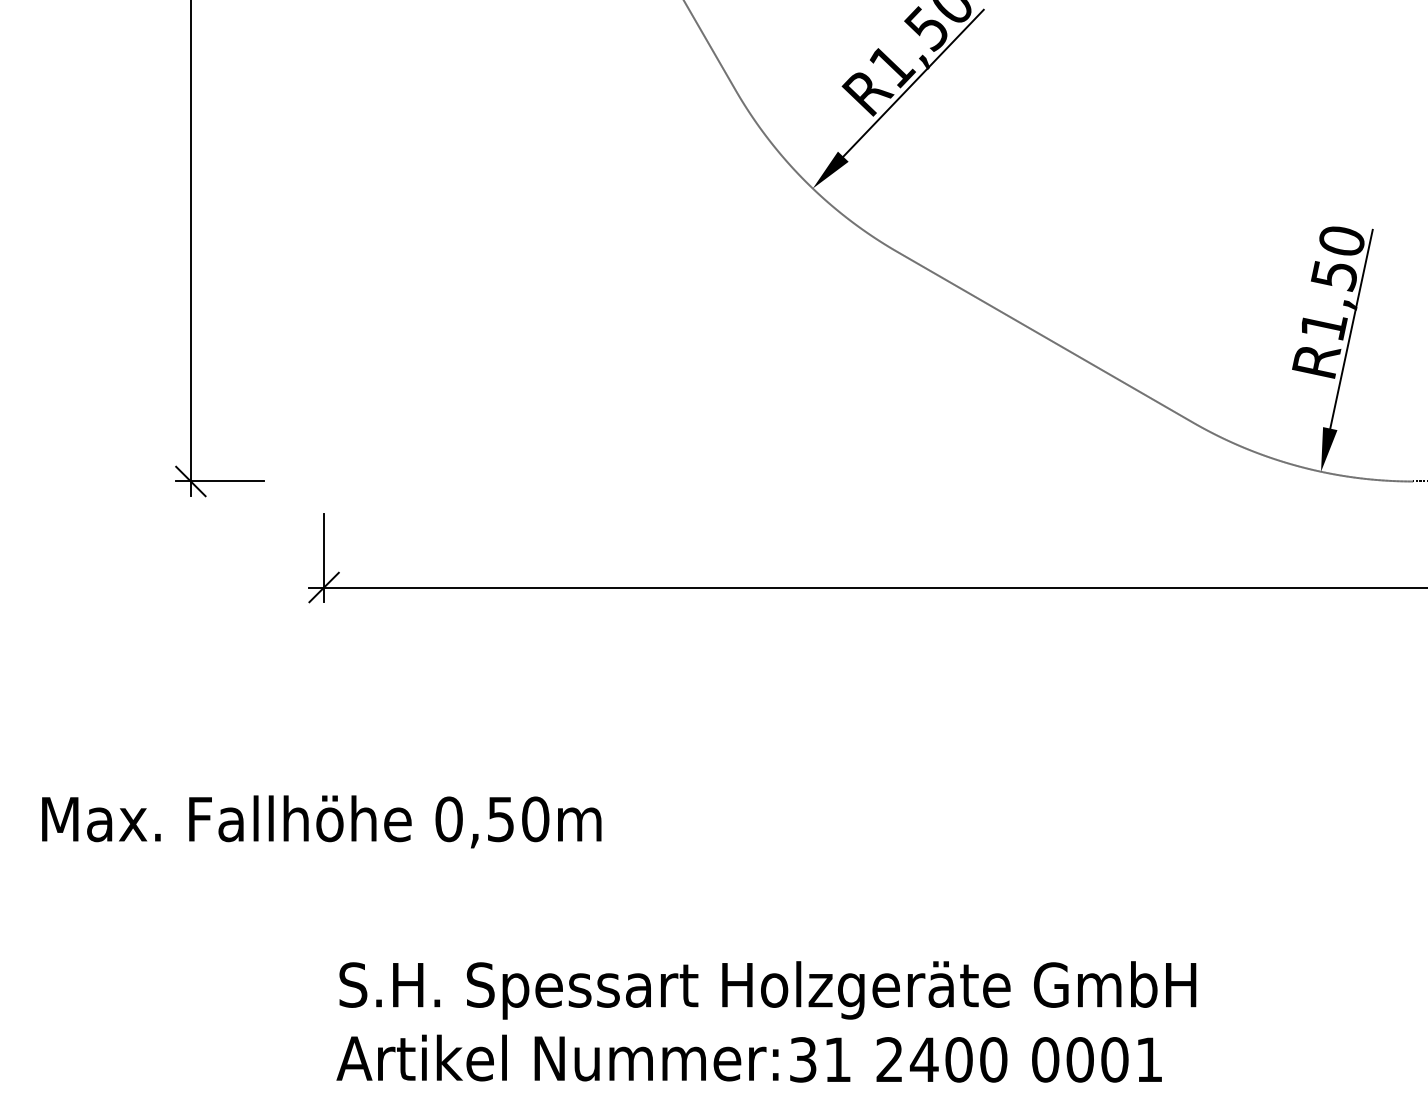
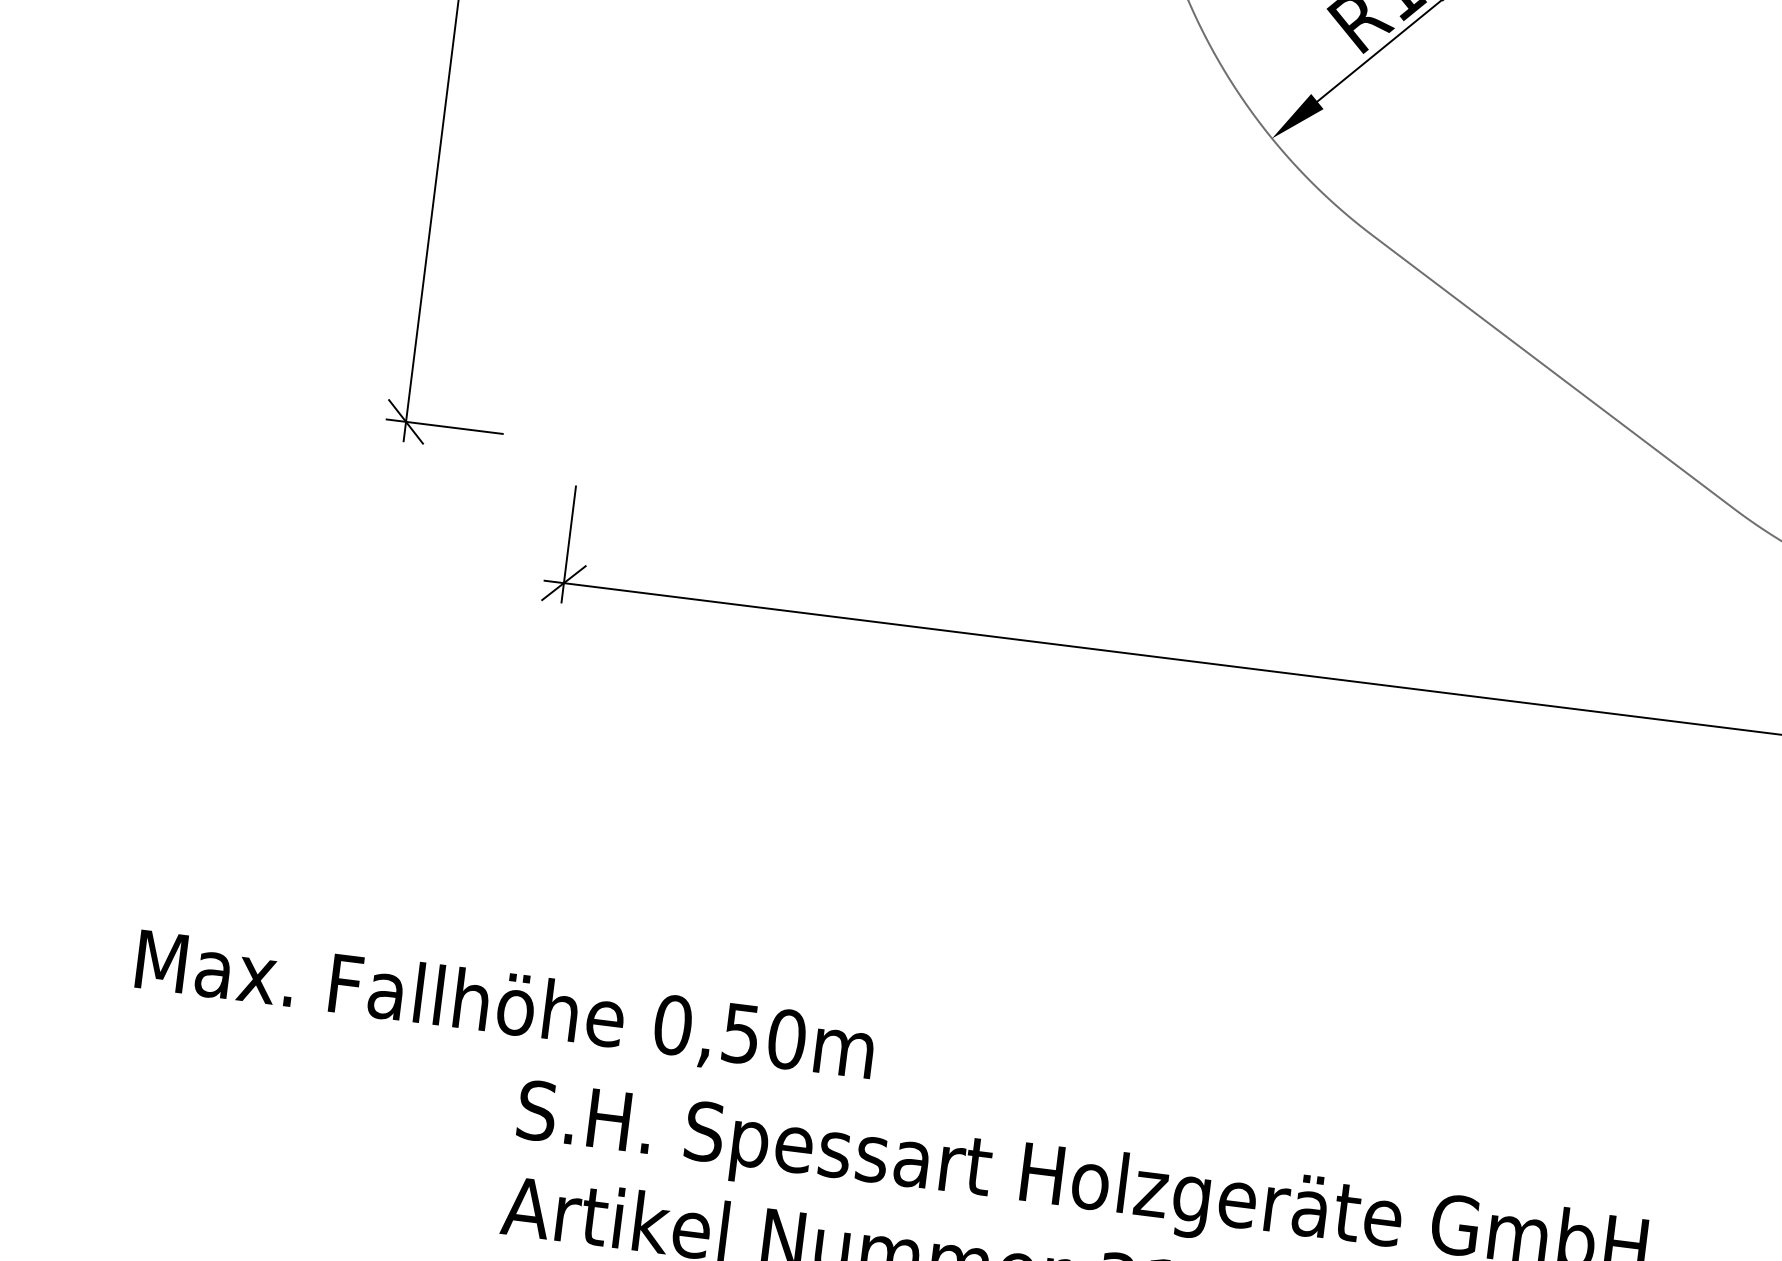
text: (321, 821) -> (504, 1007), moved

